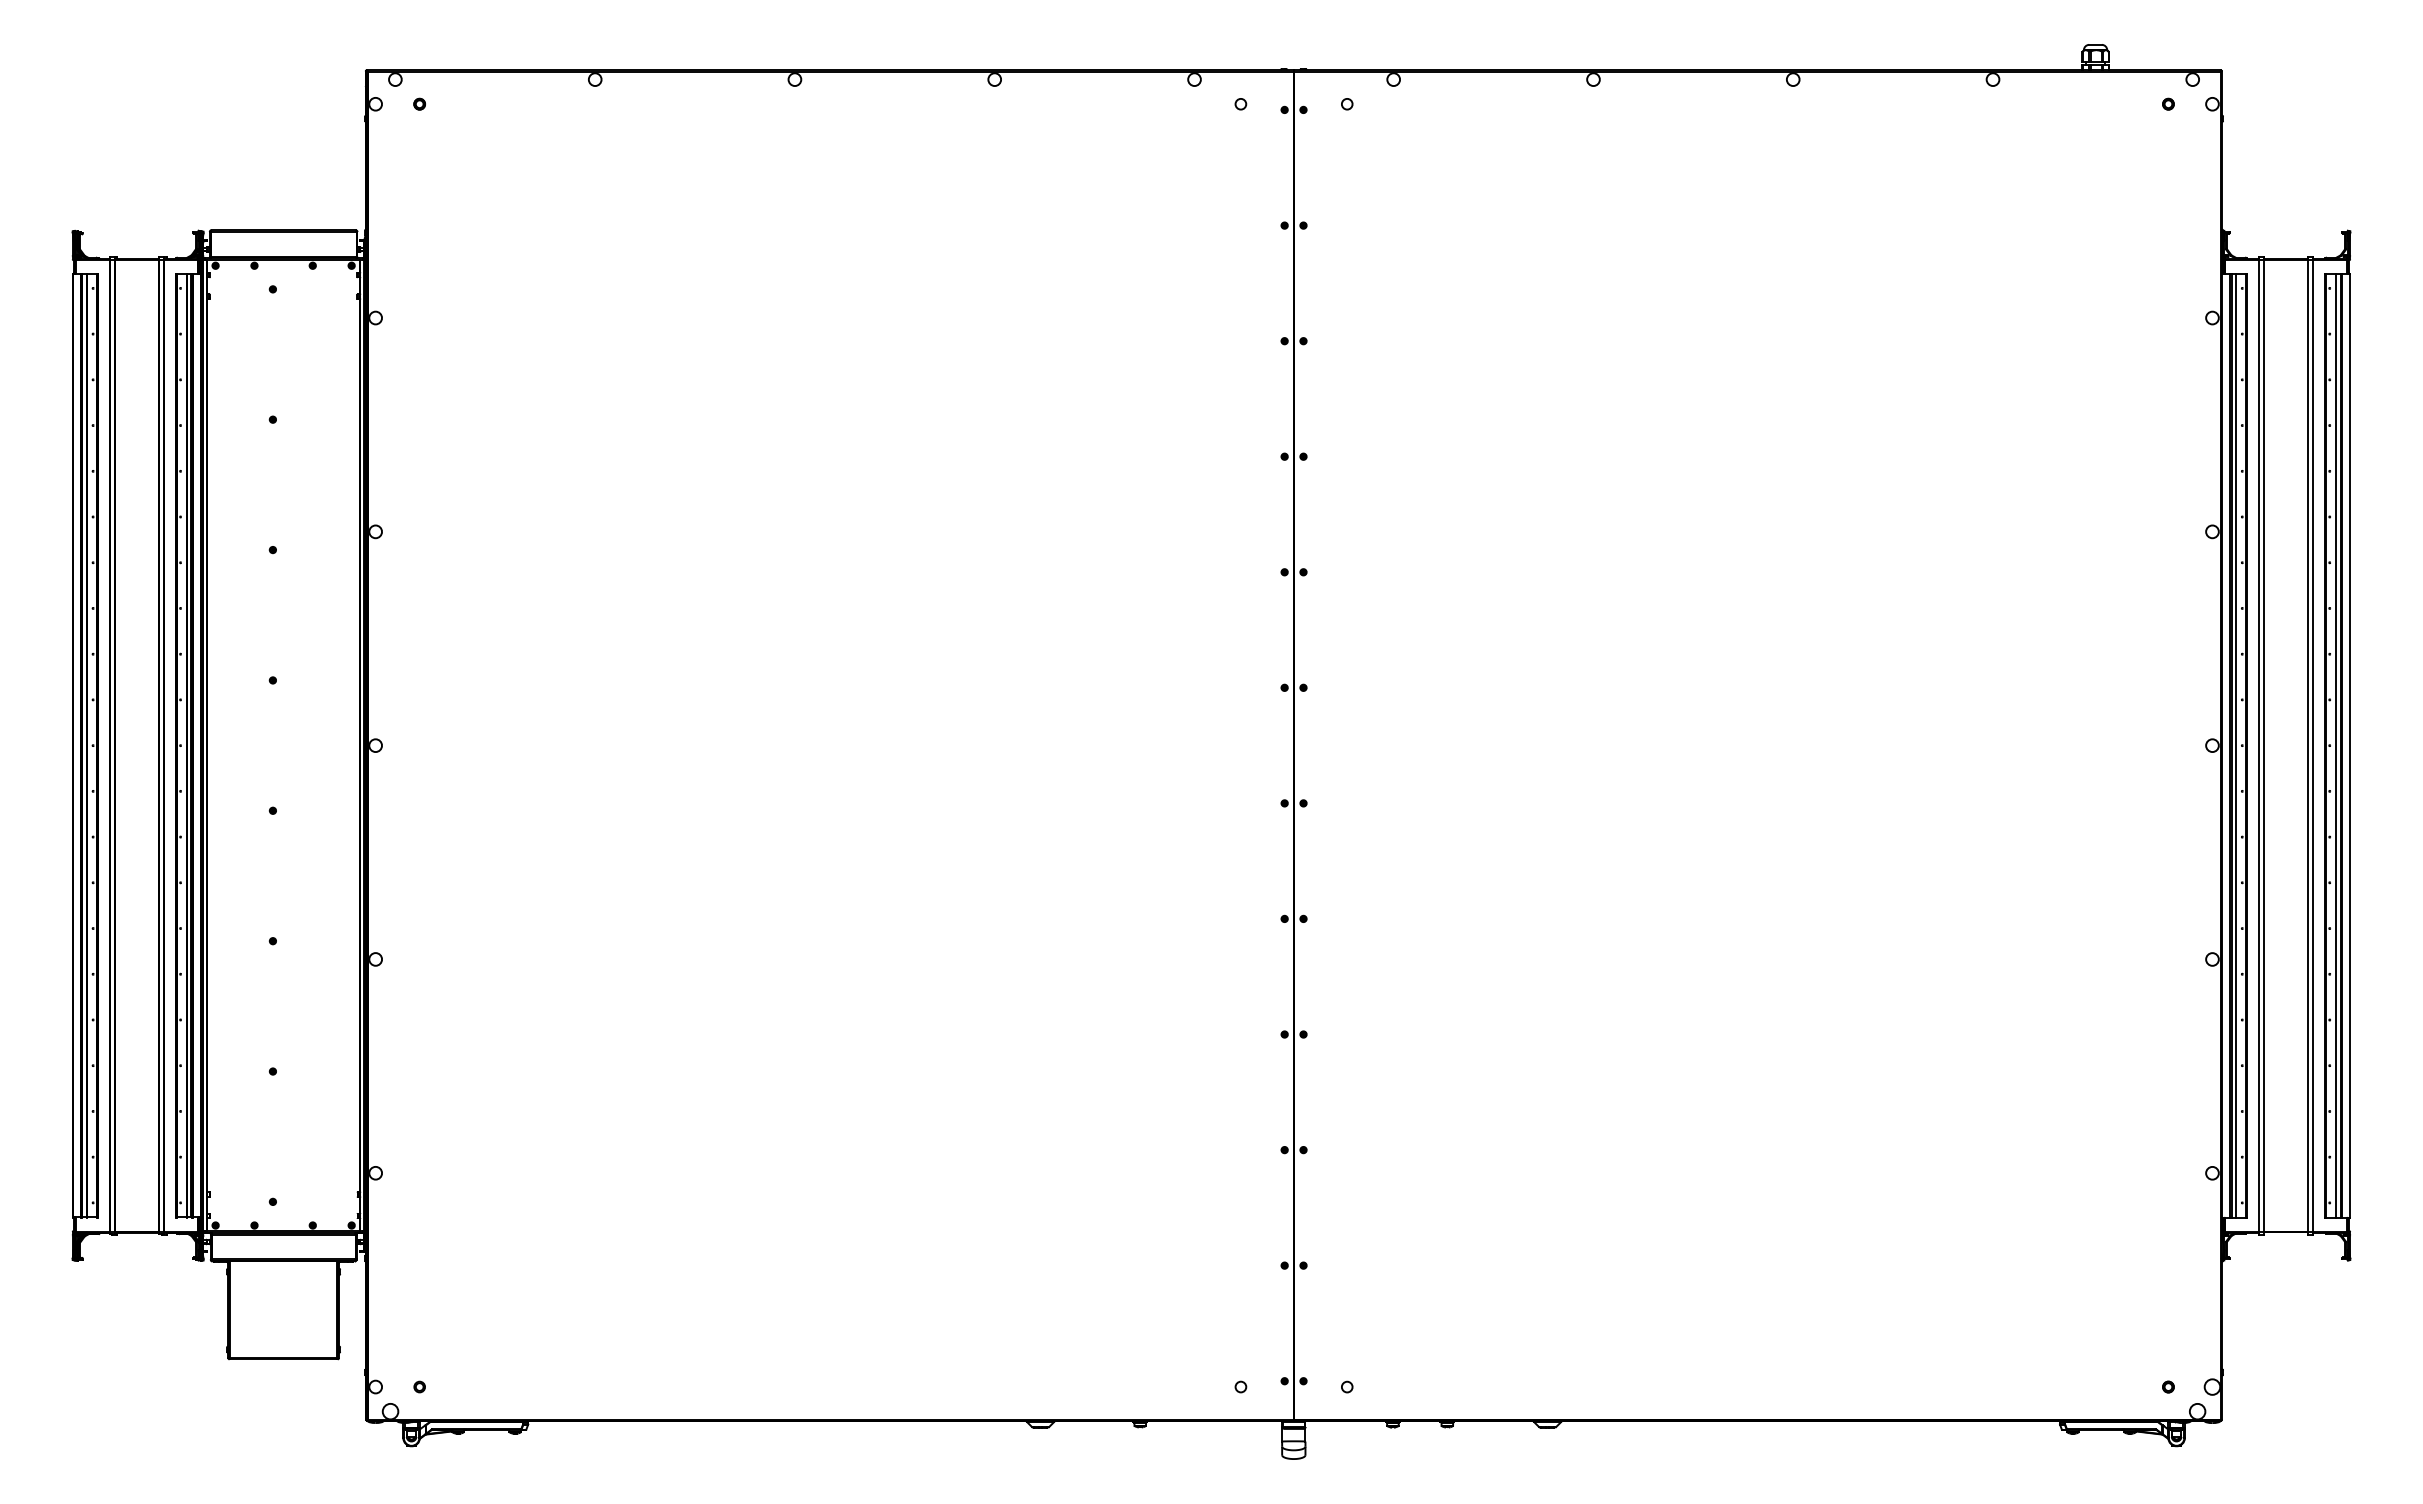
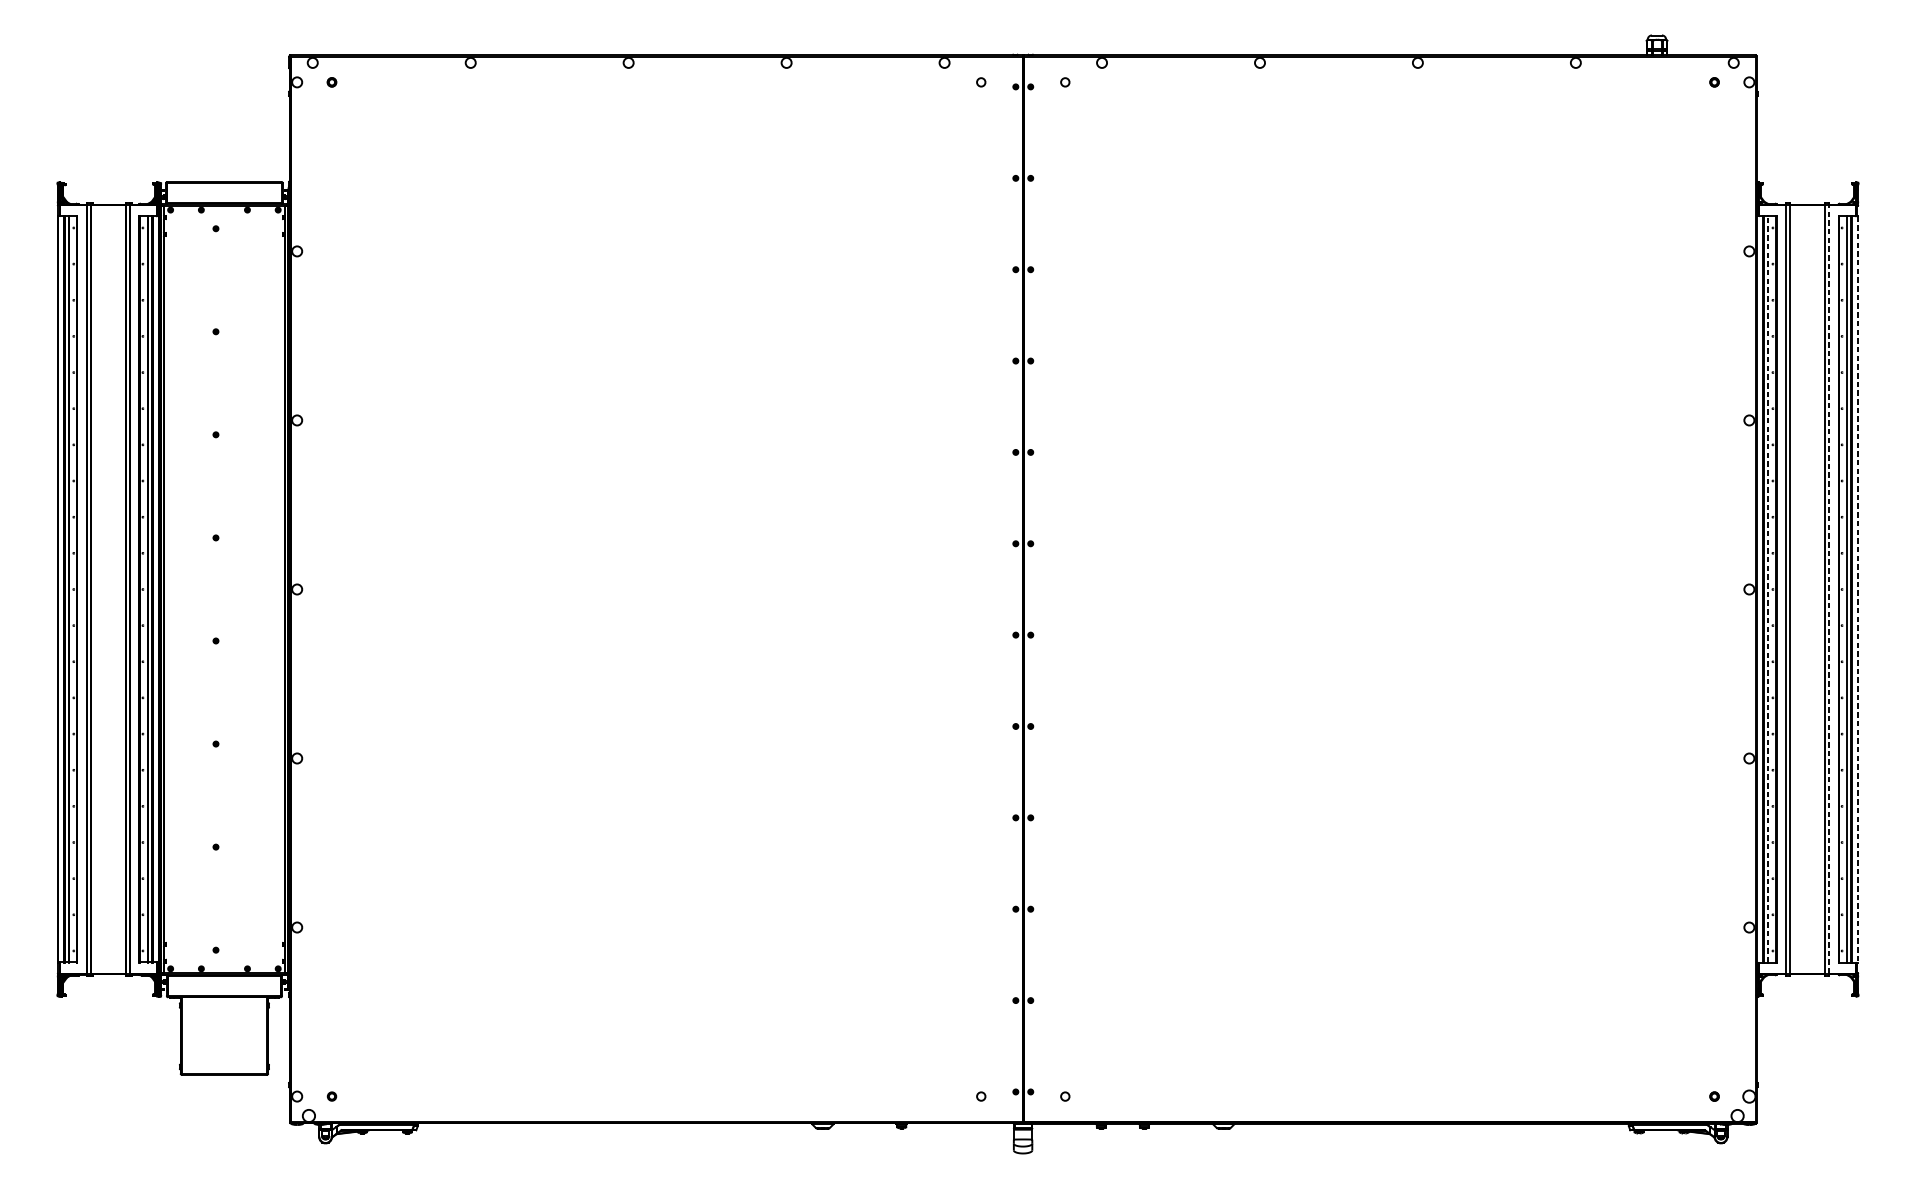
line: (2236, 745) -> (1768, 589), solid -> dashed
line: (2313, 745) -> (1829, 589), solid -> dashed
line: (2350, 745) -> (1858, 589), solid -> dashed

